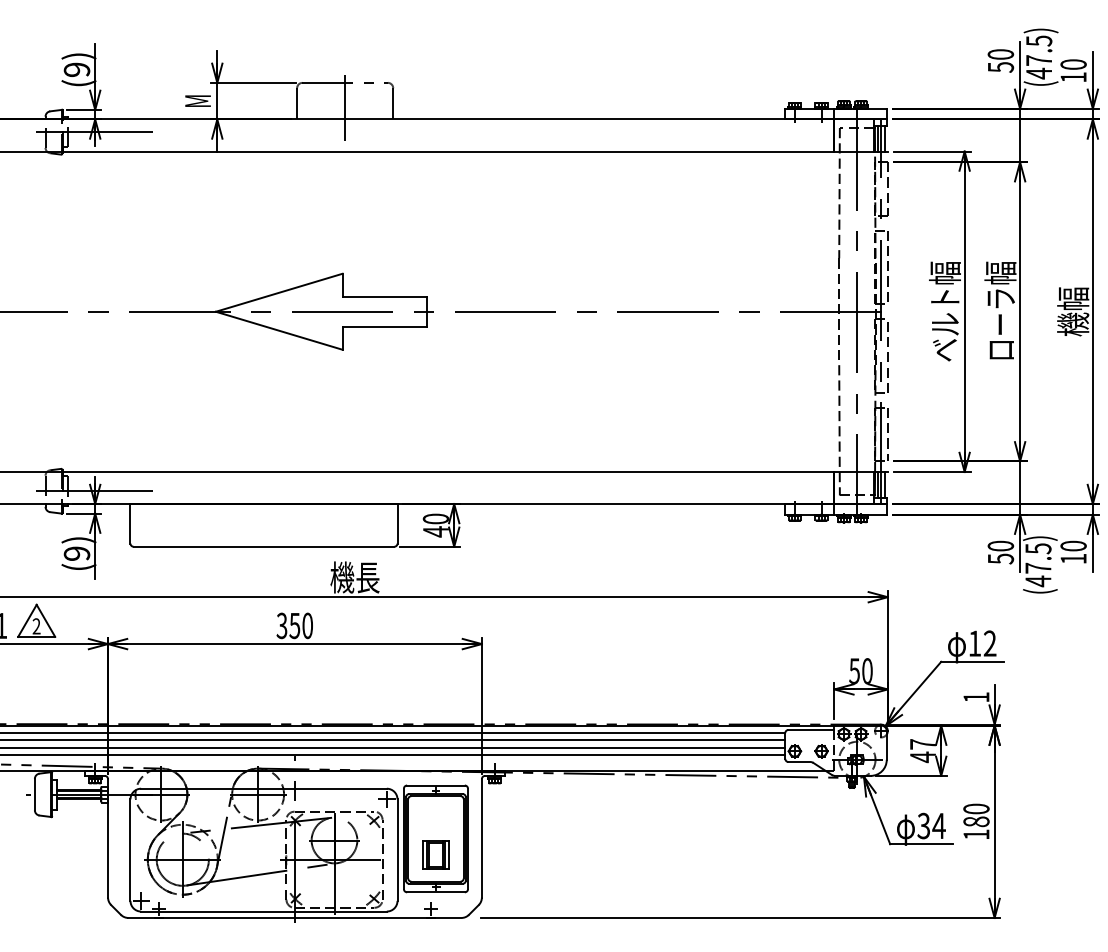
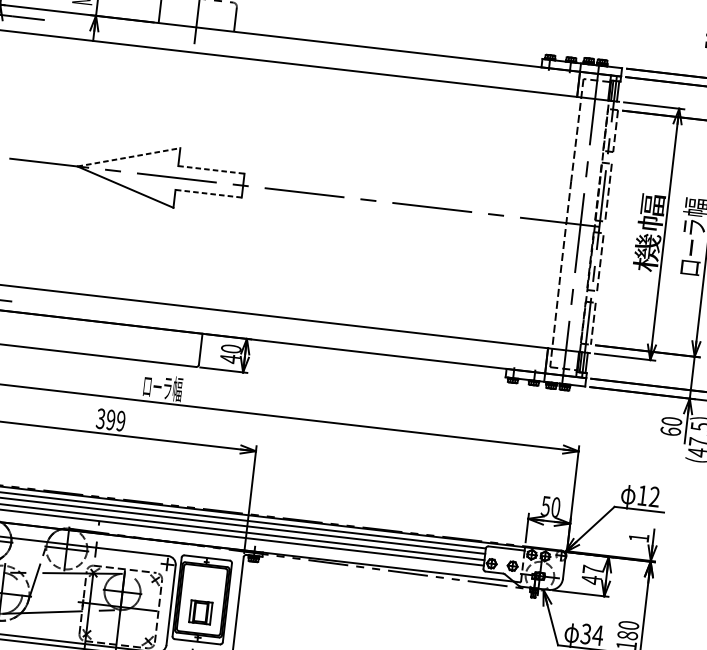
line: (279, 292) -> (129, 157), solid -> dashed
line: (385, 296) -> (211, 169), solid -> dashed
text: (944, 311) -> (648, 232), ベルト幅 -> 機幅
line: (384, 326) -> (208, 193), solid -> dashed
text: (1000, 558) -> (670, 431), 50 -> 60
text: (355, 577) -> (162, 387), 機長 -> ローラ幅
text: (300, 625) -> (115, 420), 350 -> 399

